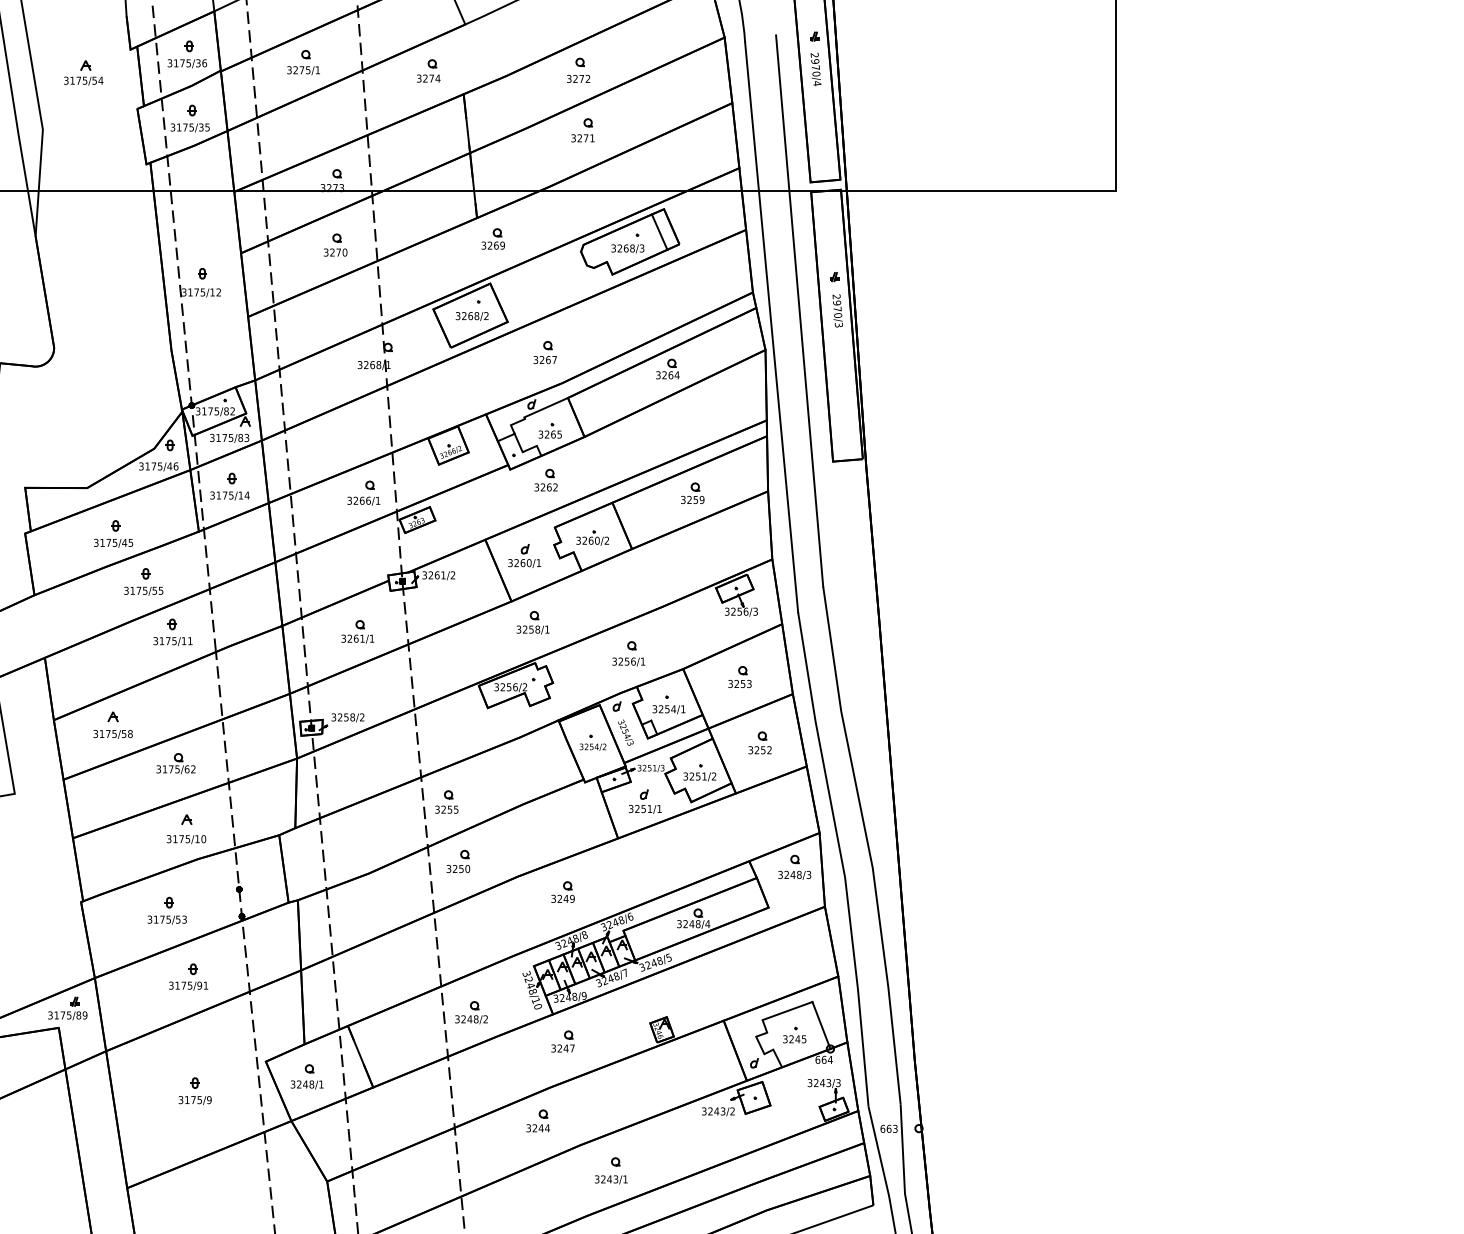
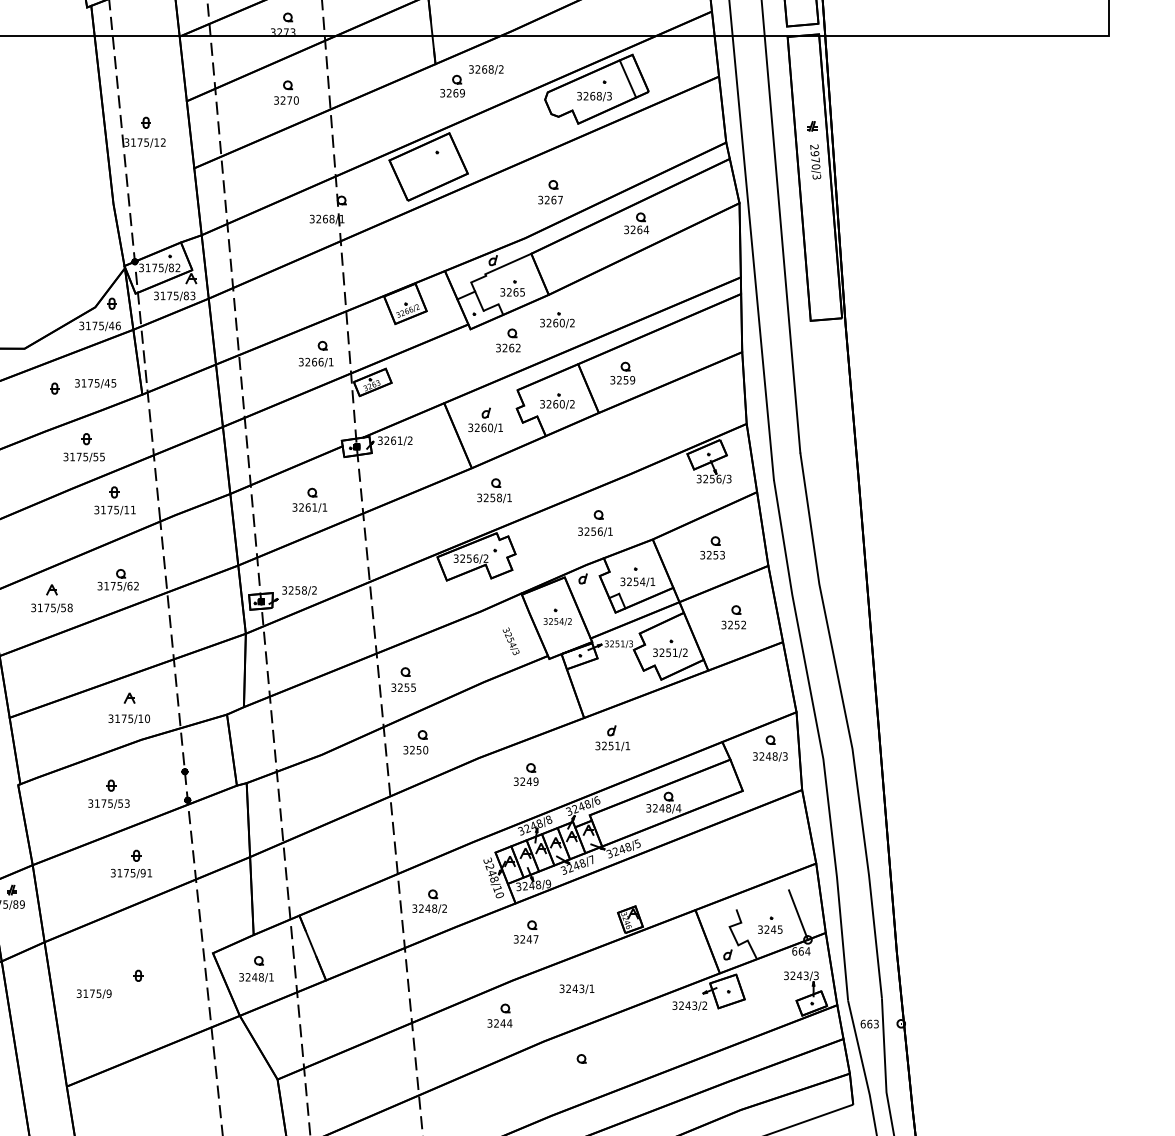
text: (471, 316) -> (485, 69), moved
part: (544, 352) -> (549, 192), moved
part: (592, 460) -> (557, 319), added
part: (229, 486) -> (174, 347), removed
part: (692, 492) -> (622, 372), moved
text: (113, 542) -> (95, 382), moved
text: (625, 732) -> (510, 641), moved
part: (175, 763) -> (117, 579), moved
part: (644, 801) -> (611, 738), moved
line: (787, 1011) -> (762, 900), removed
text: (194, 1100) -> (93, 994), moved
text: (610, 1179) -> (576, 988), moved

